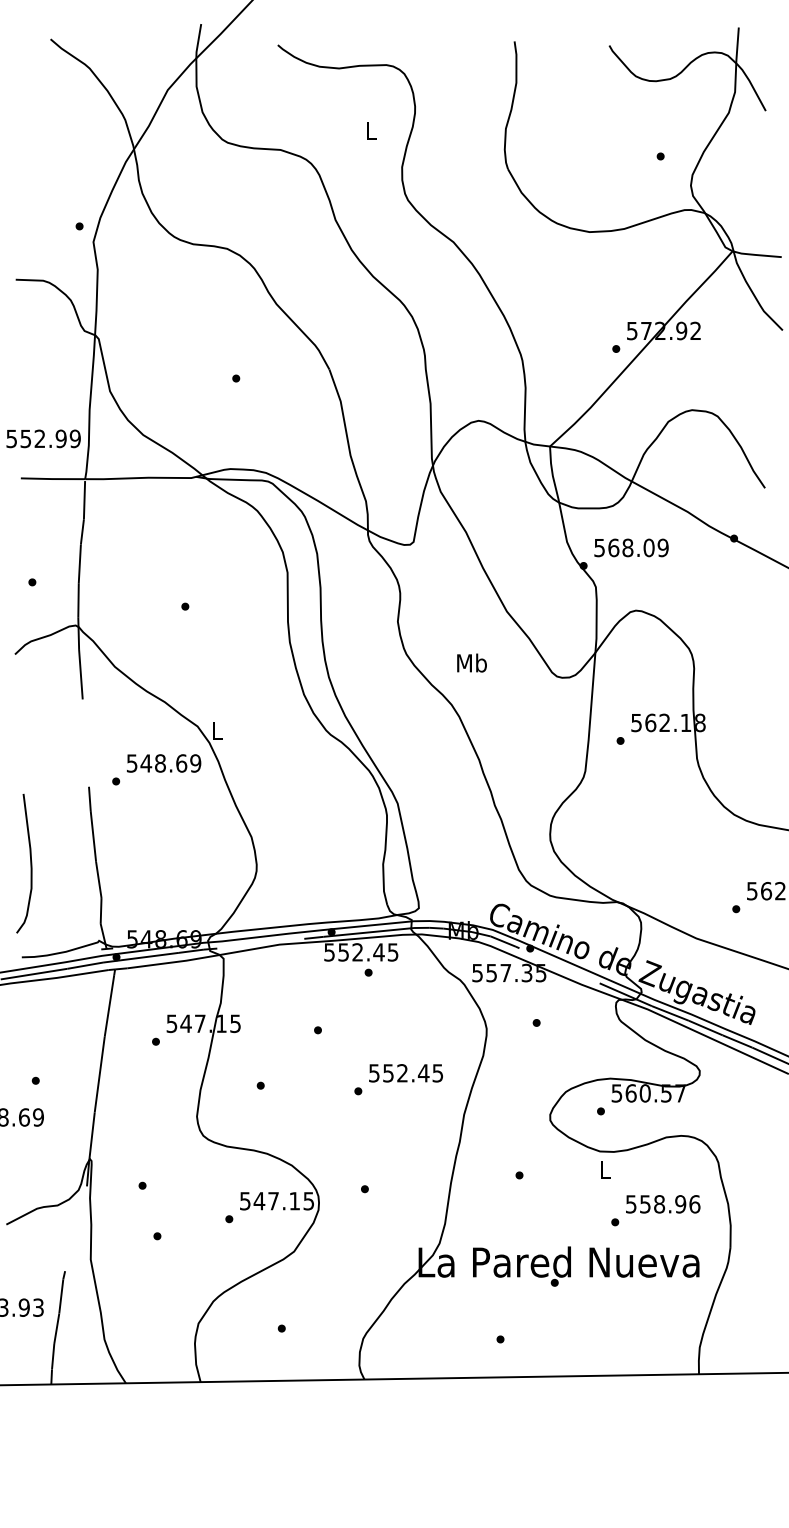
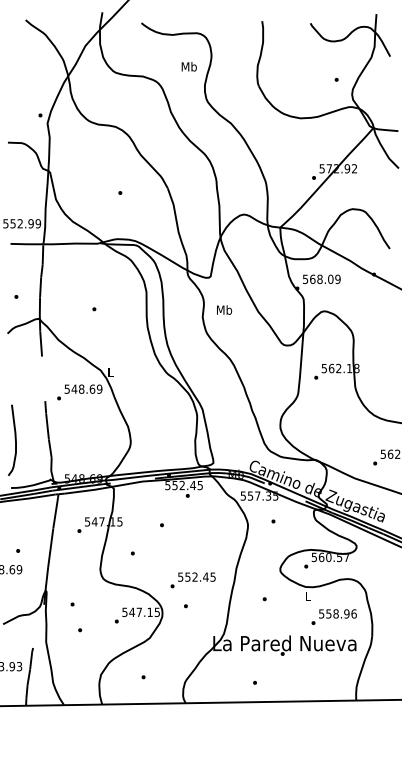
text: (369, 130) -> (188, 66), L -> Mb
text: (471, 661) -> (224, 309), moved
text: (397, 1079) -> (192, 580), moved

